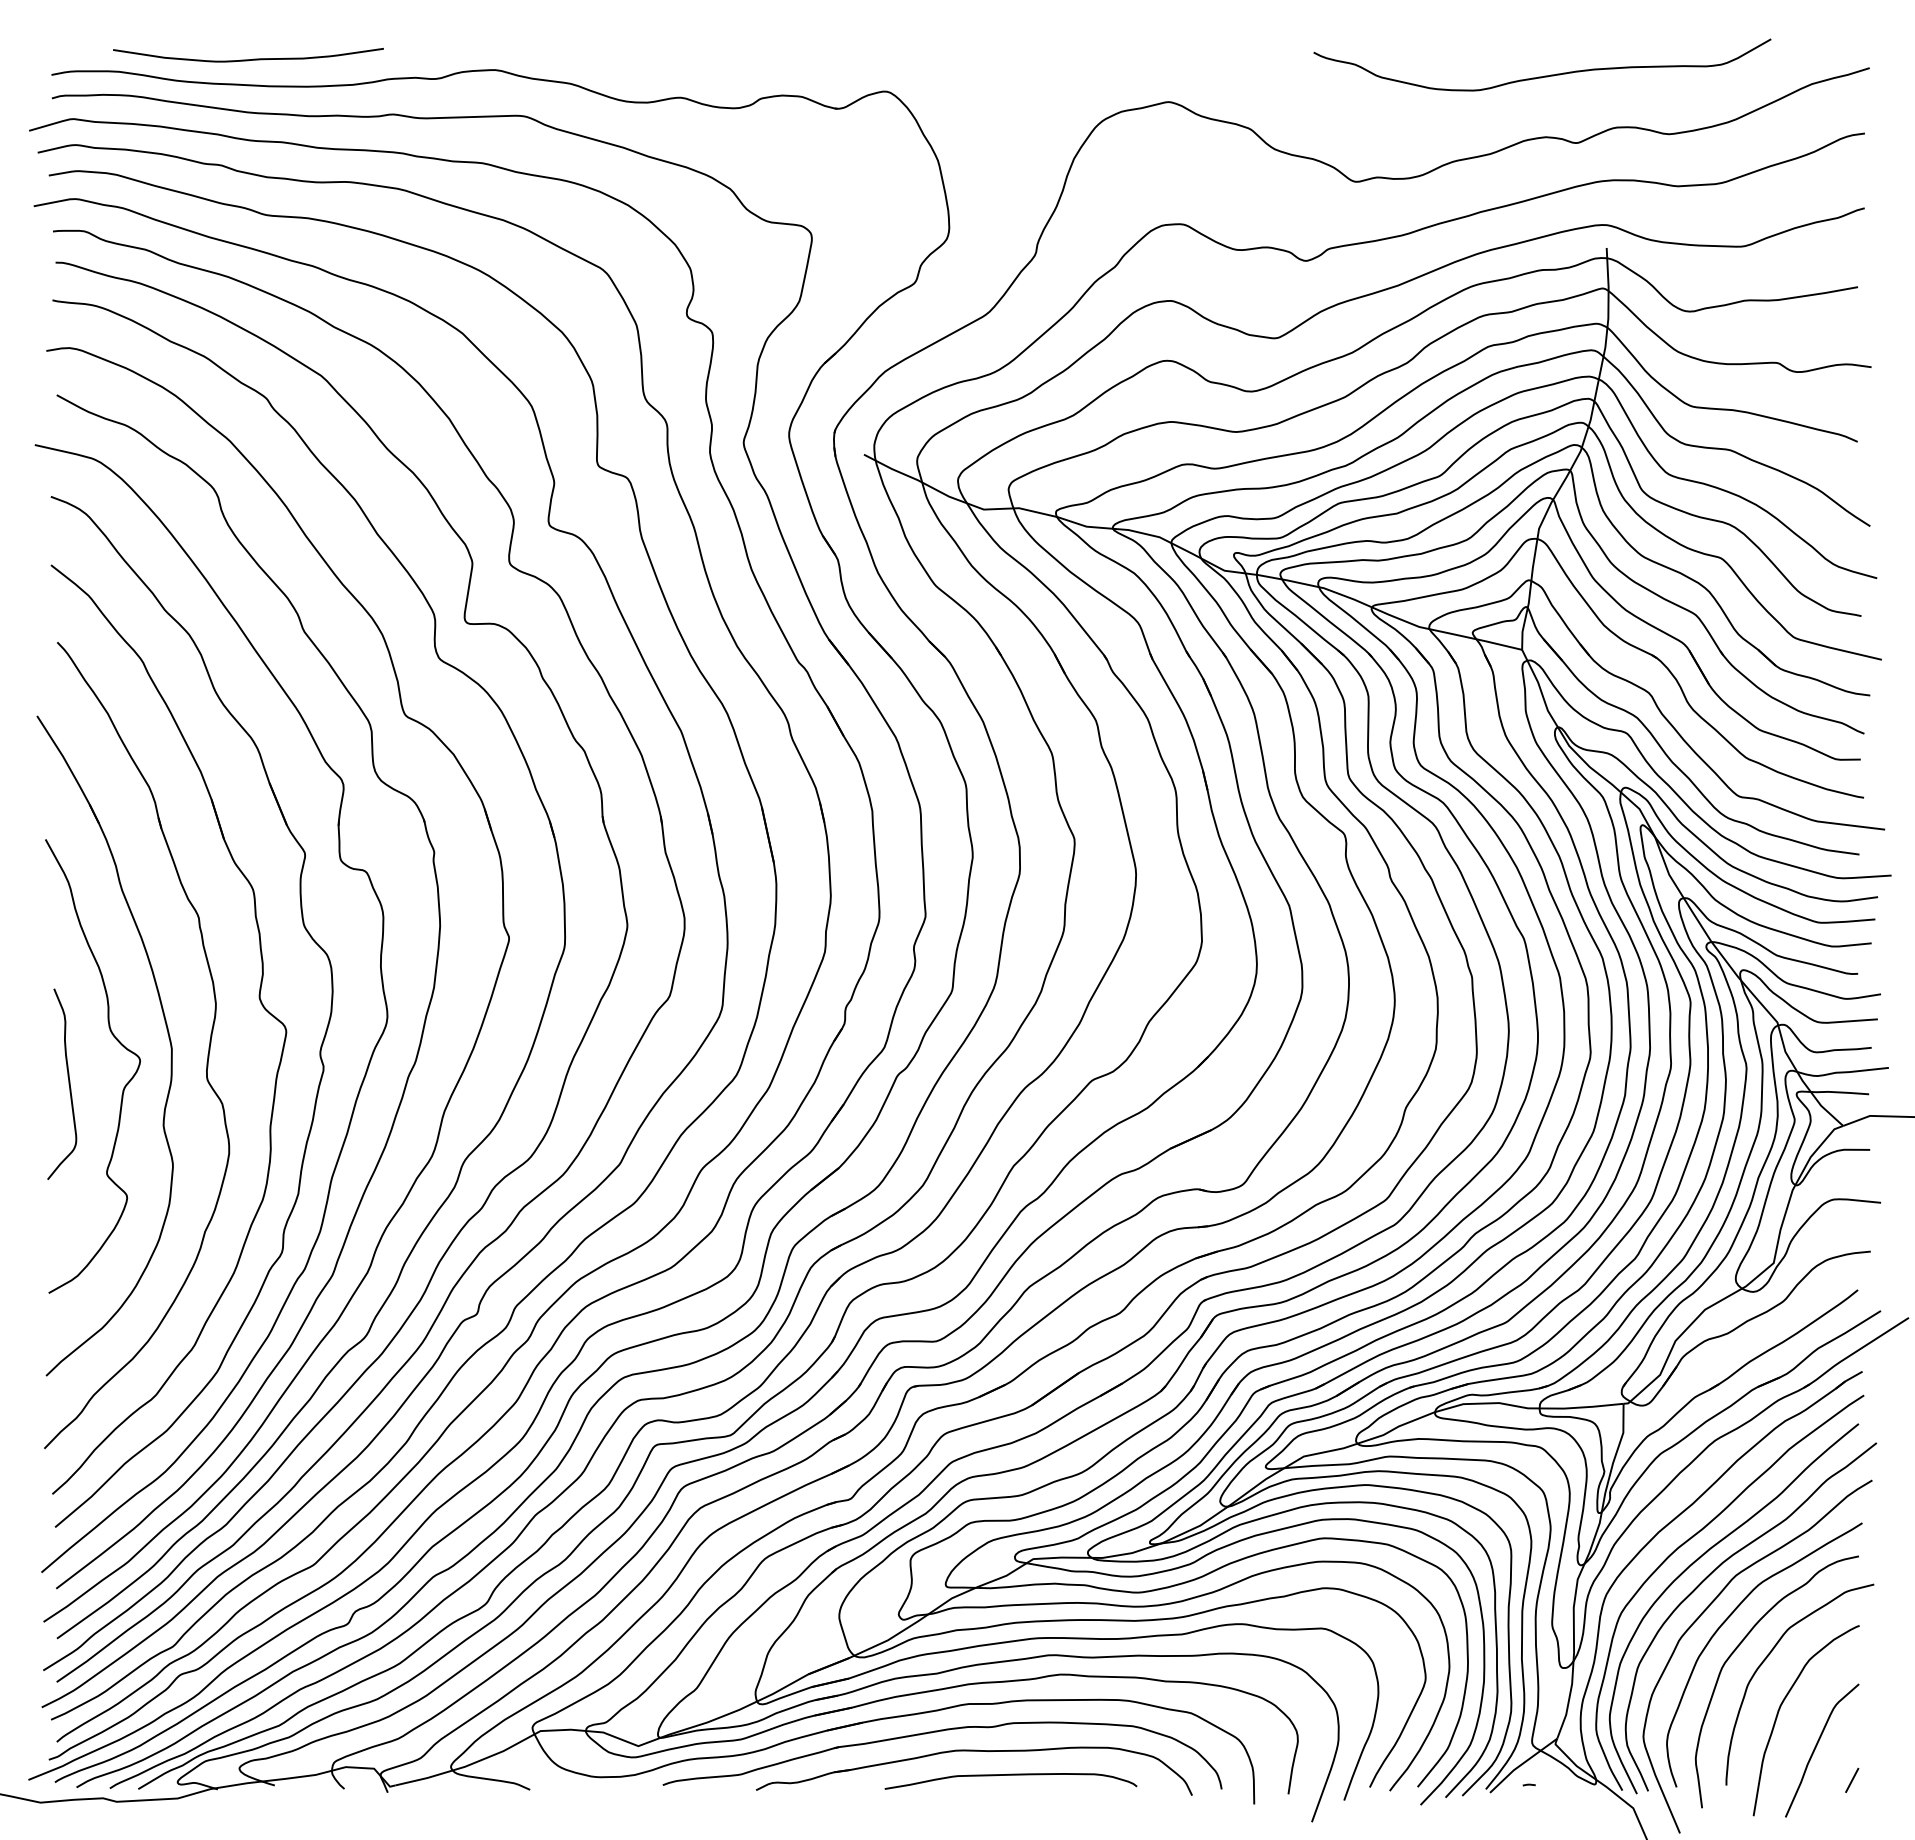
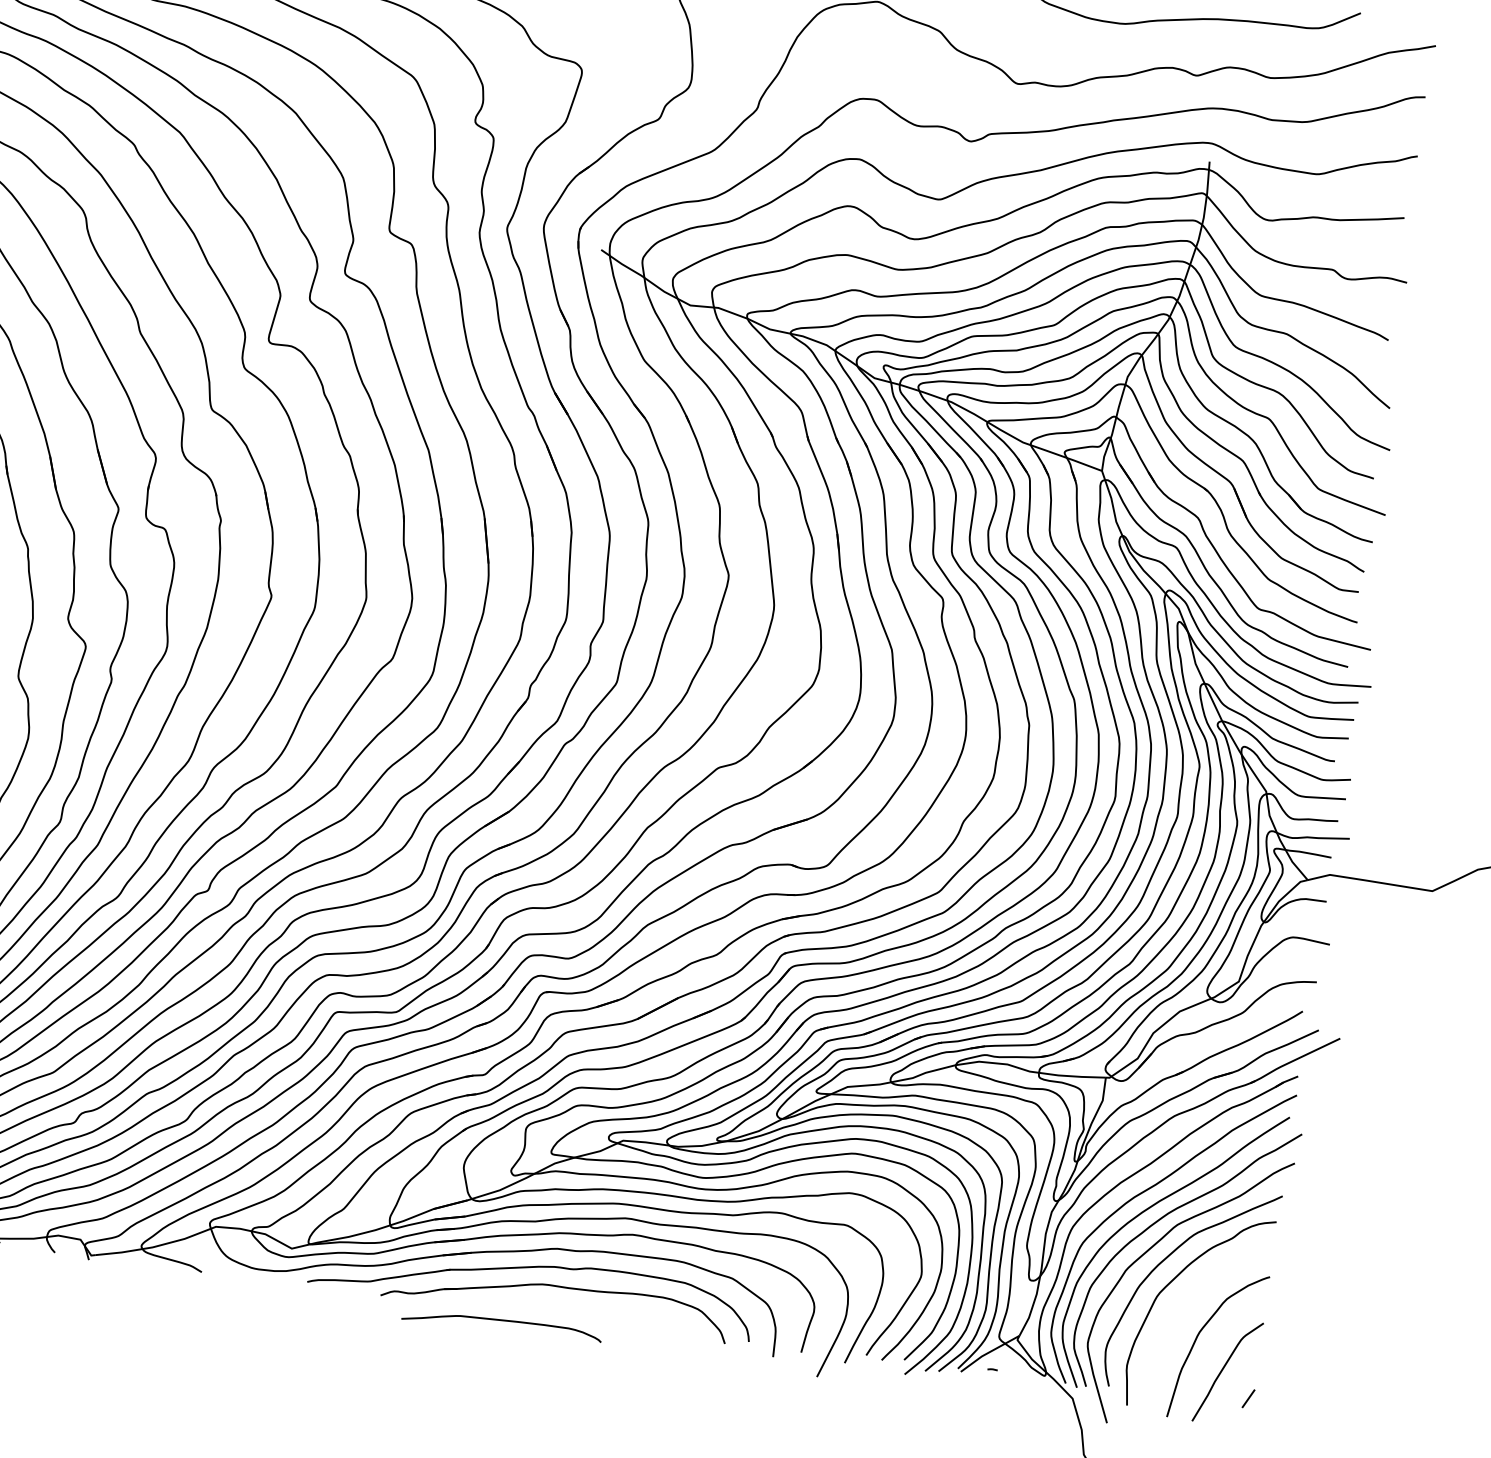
curve: (1766, 1659) -> (1193, 1294), removed
curve: (1010, 1775) -> (502, 1320), moved

